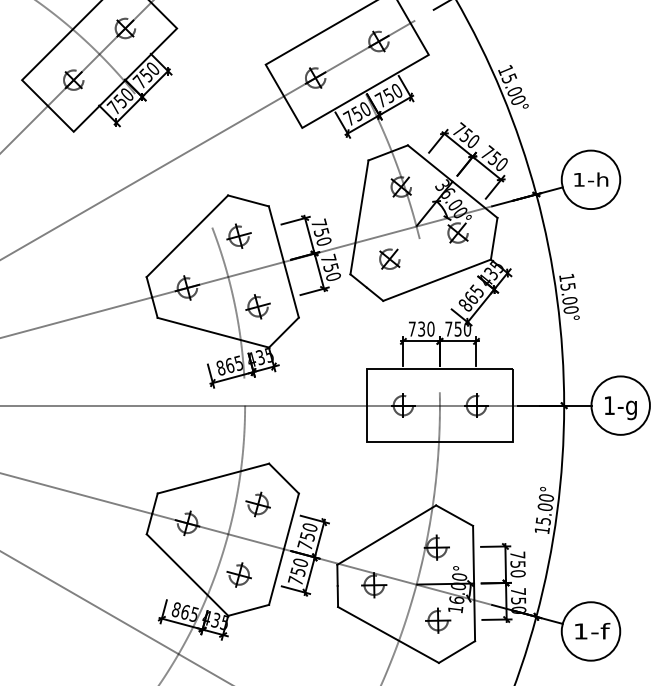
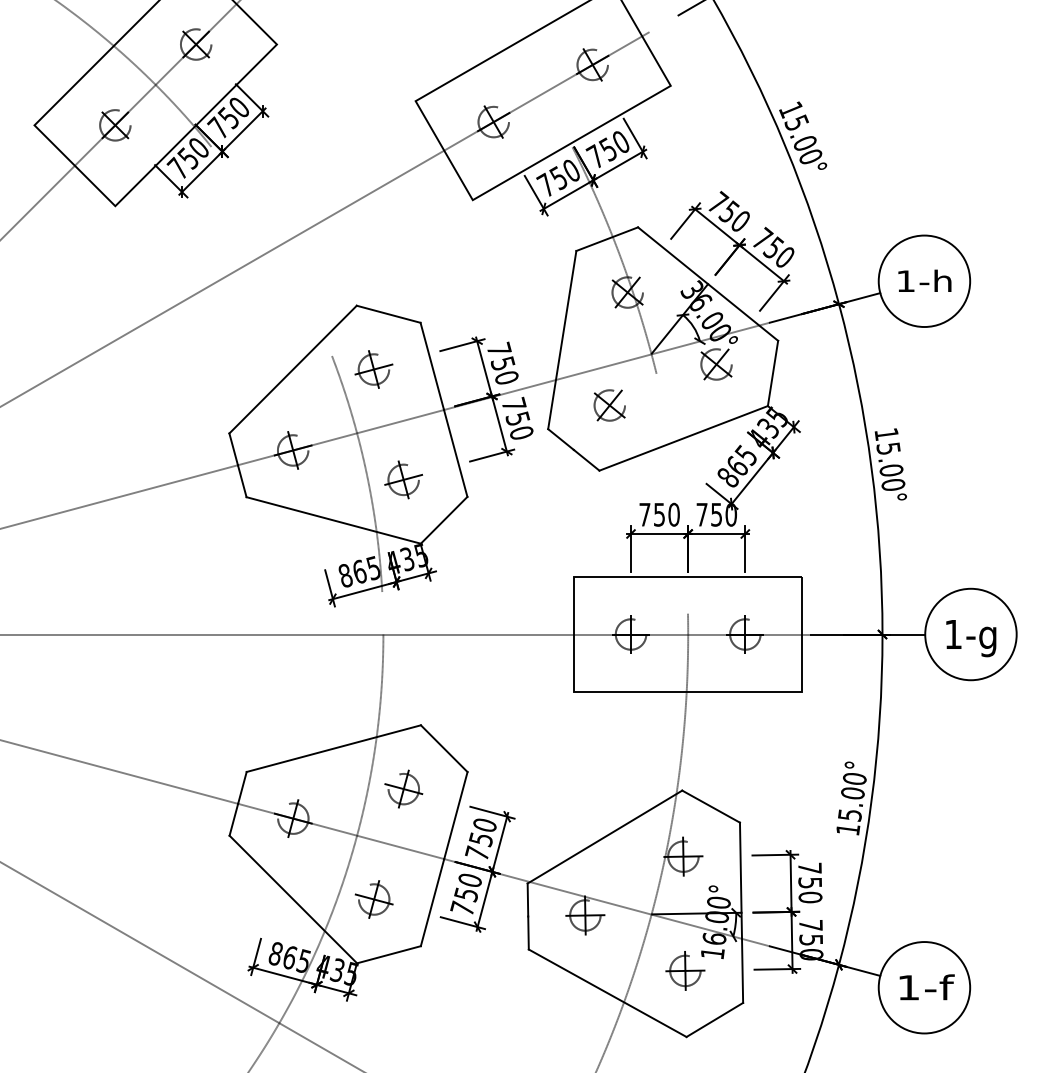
text: (421, 328) -> (659, 513), 730 -> 750

